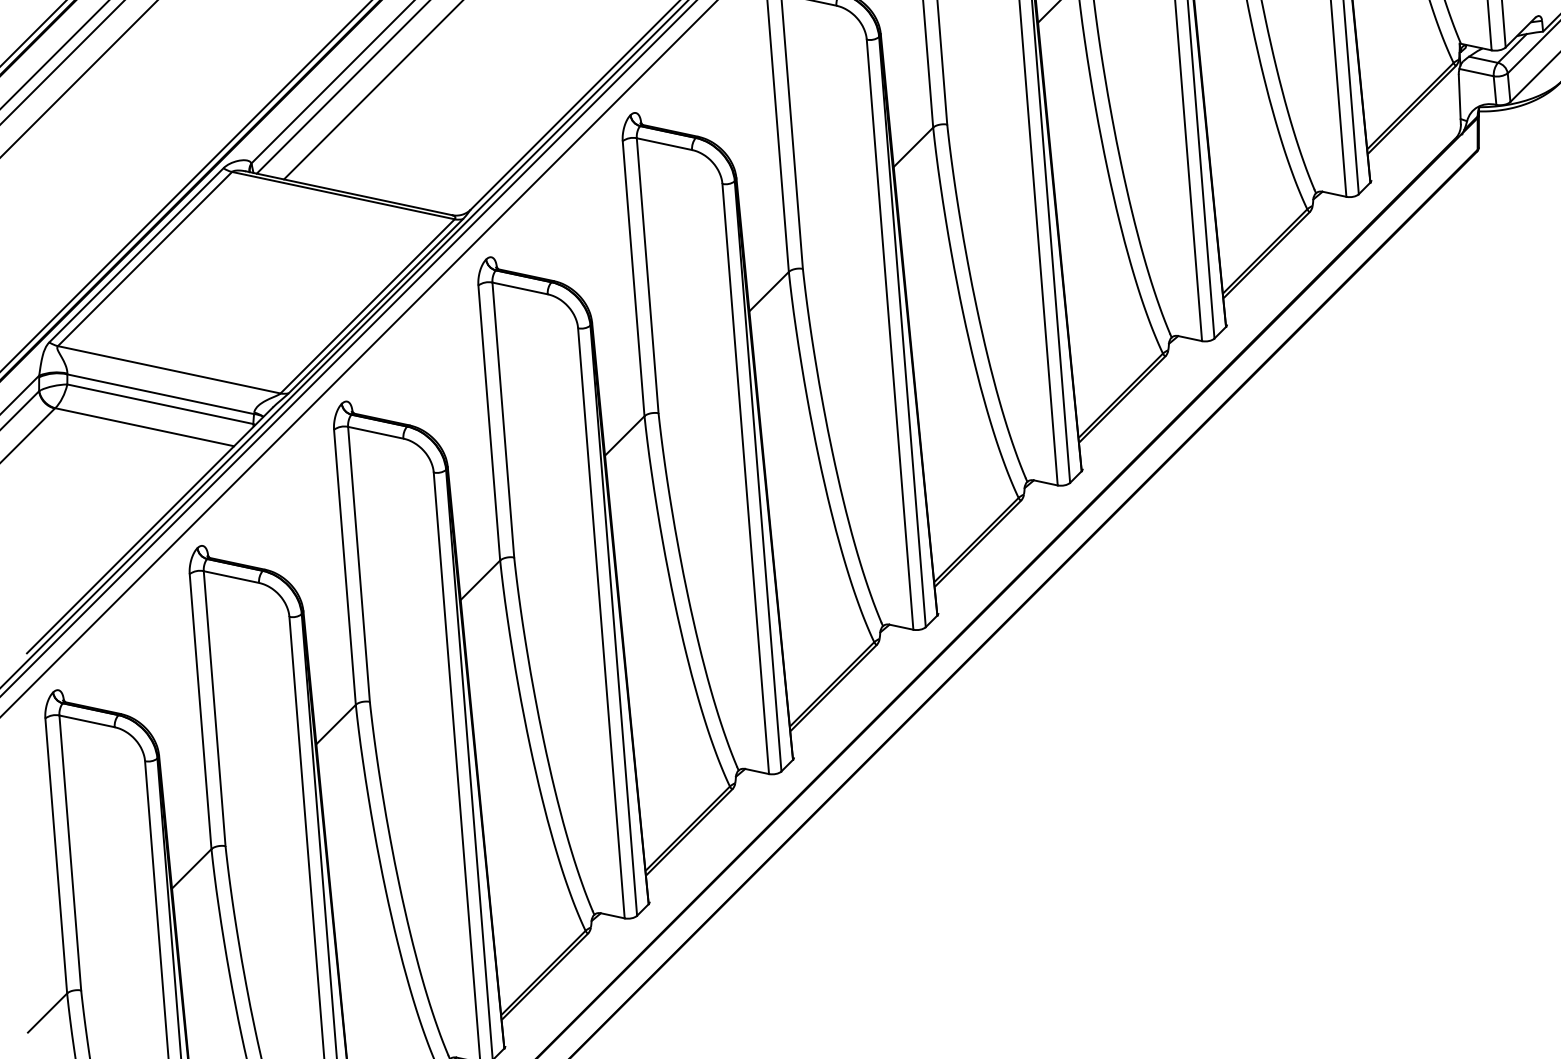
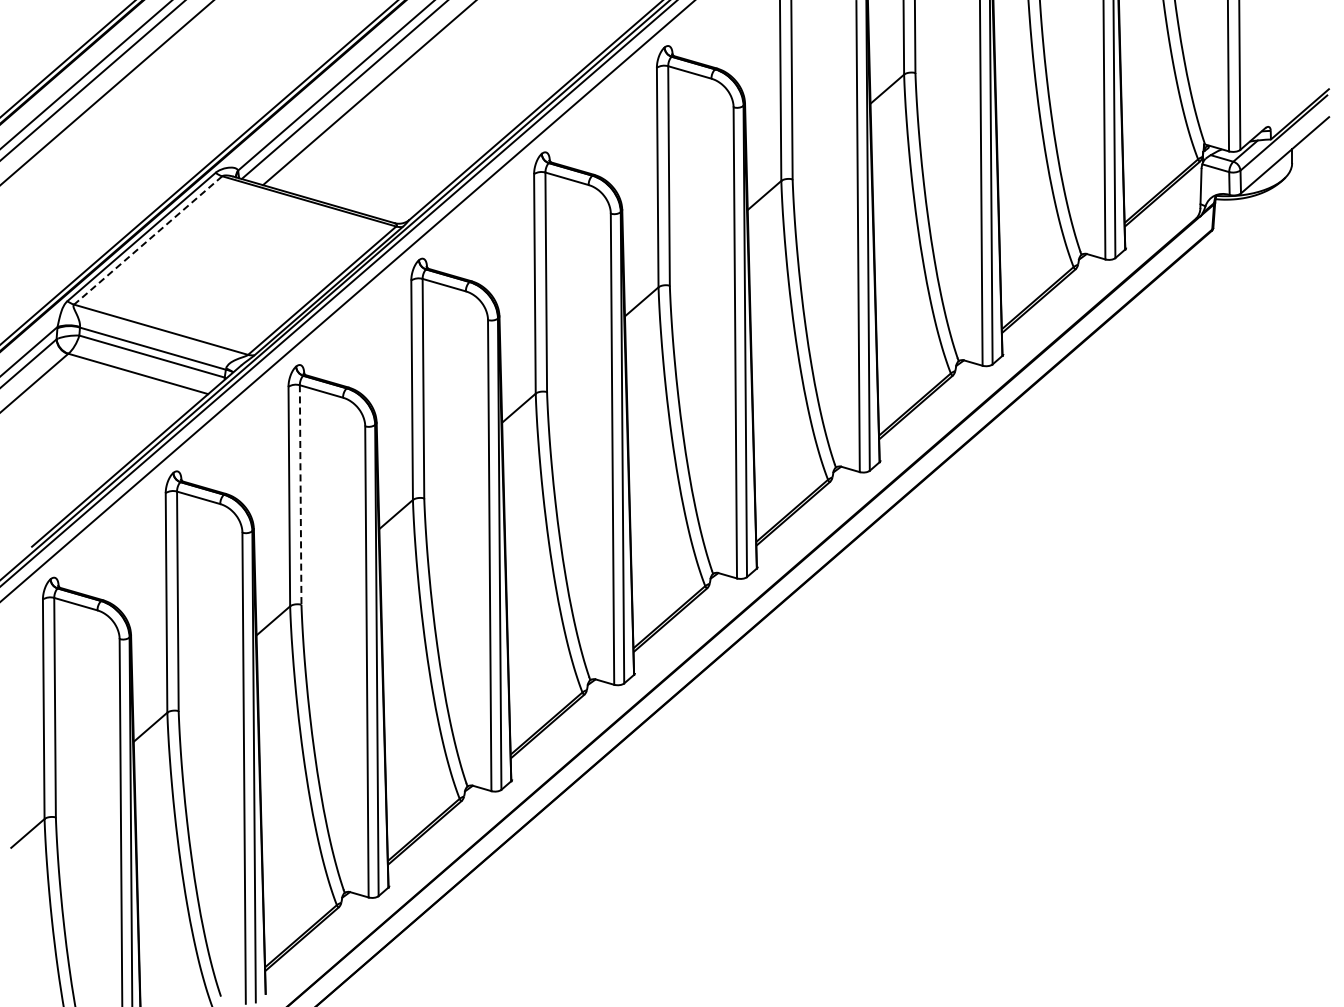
line: (144, 259) -> (147, 240), solid -> dashed
line: (358, 565) -> (300, 495), solid -> dashed

